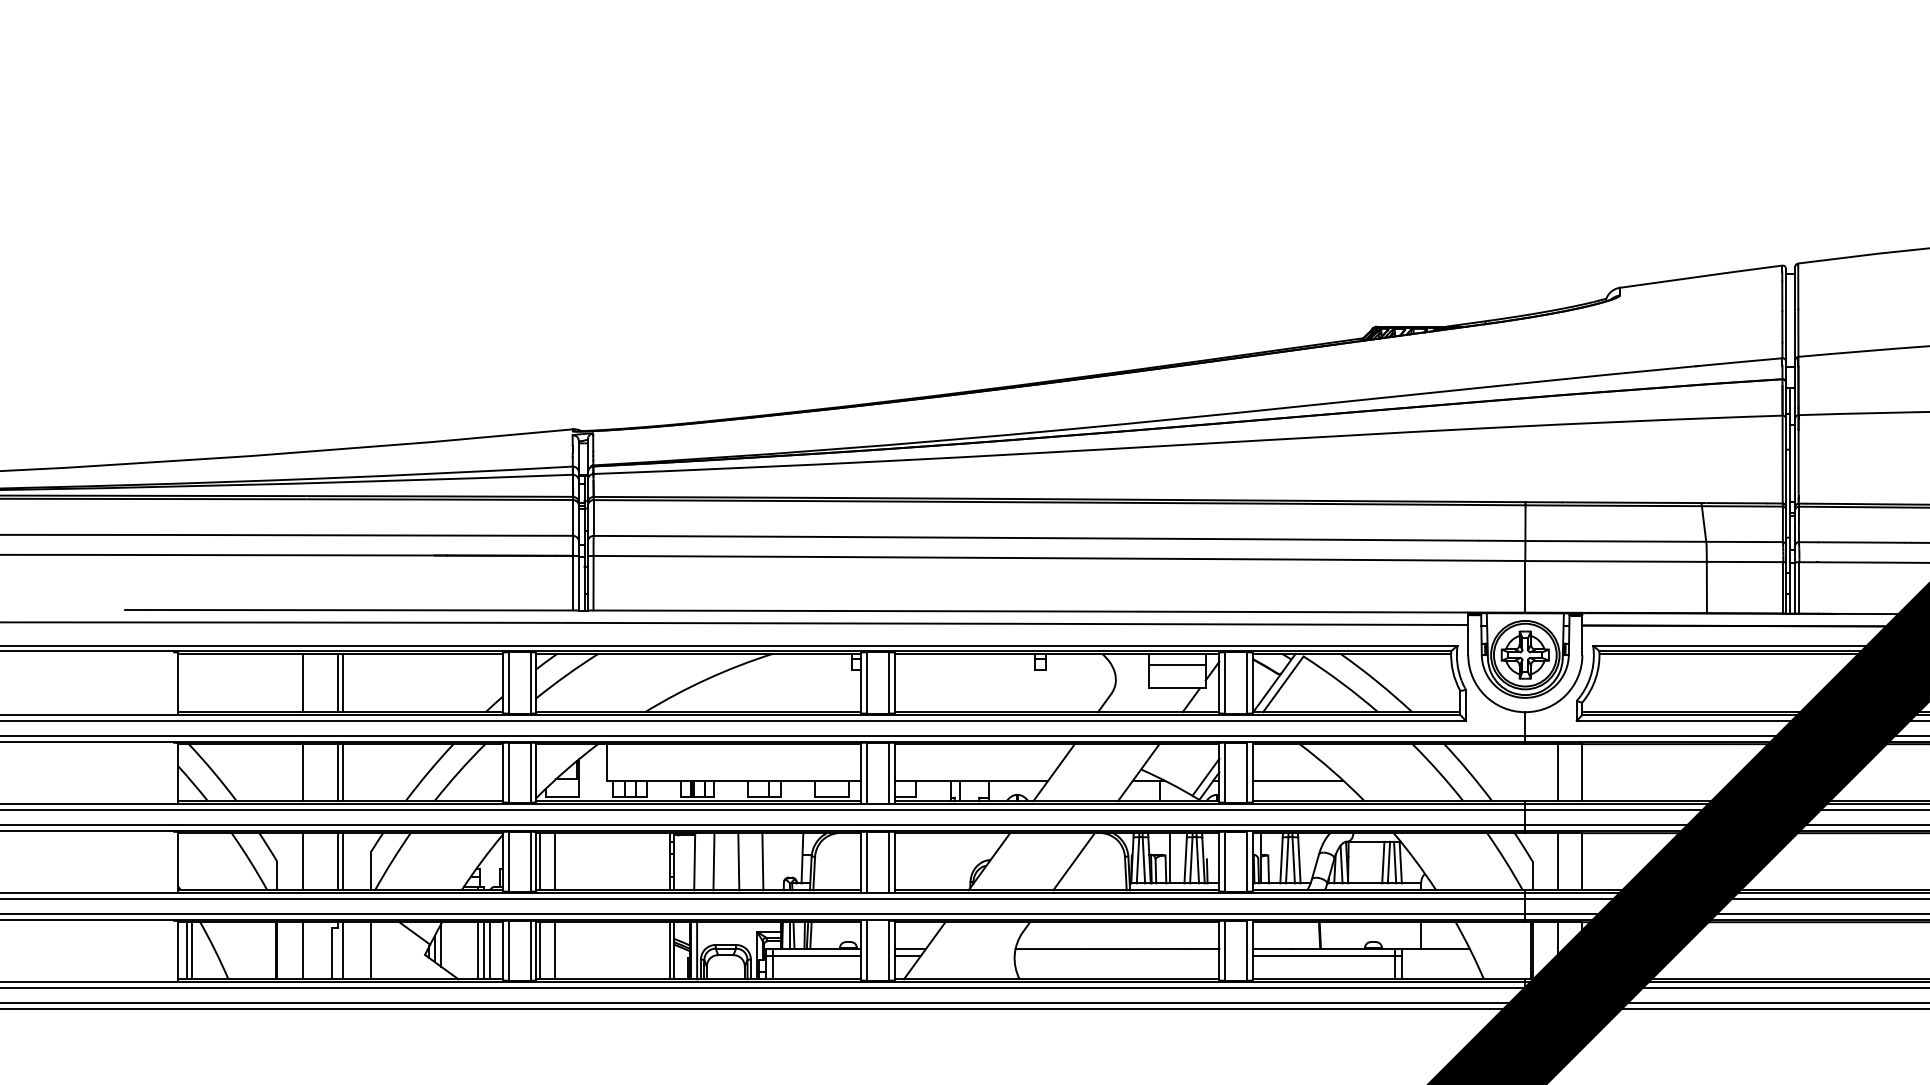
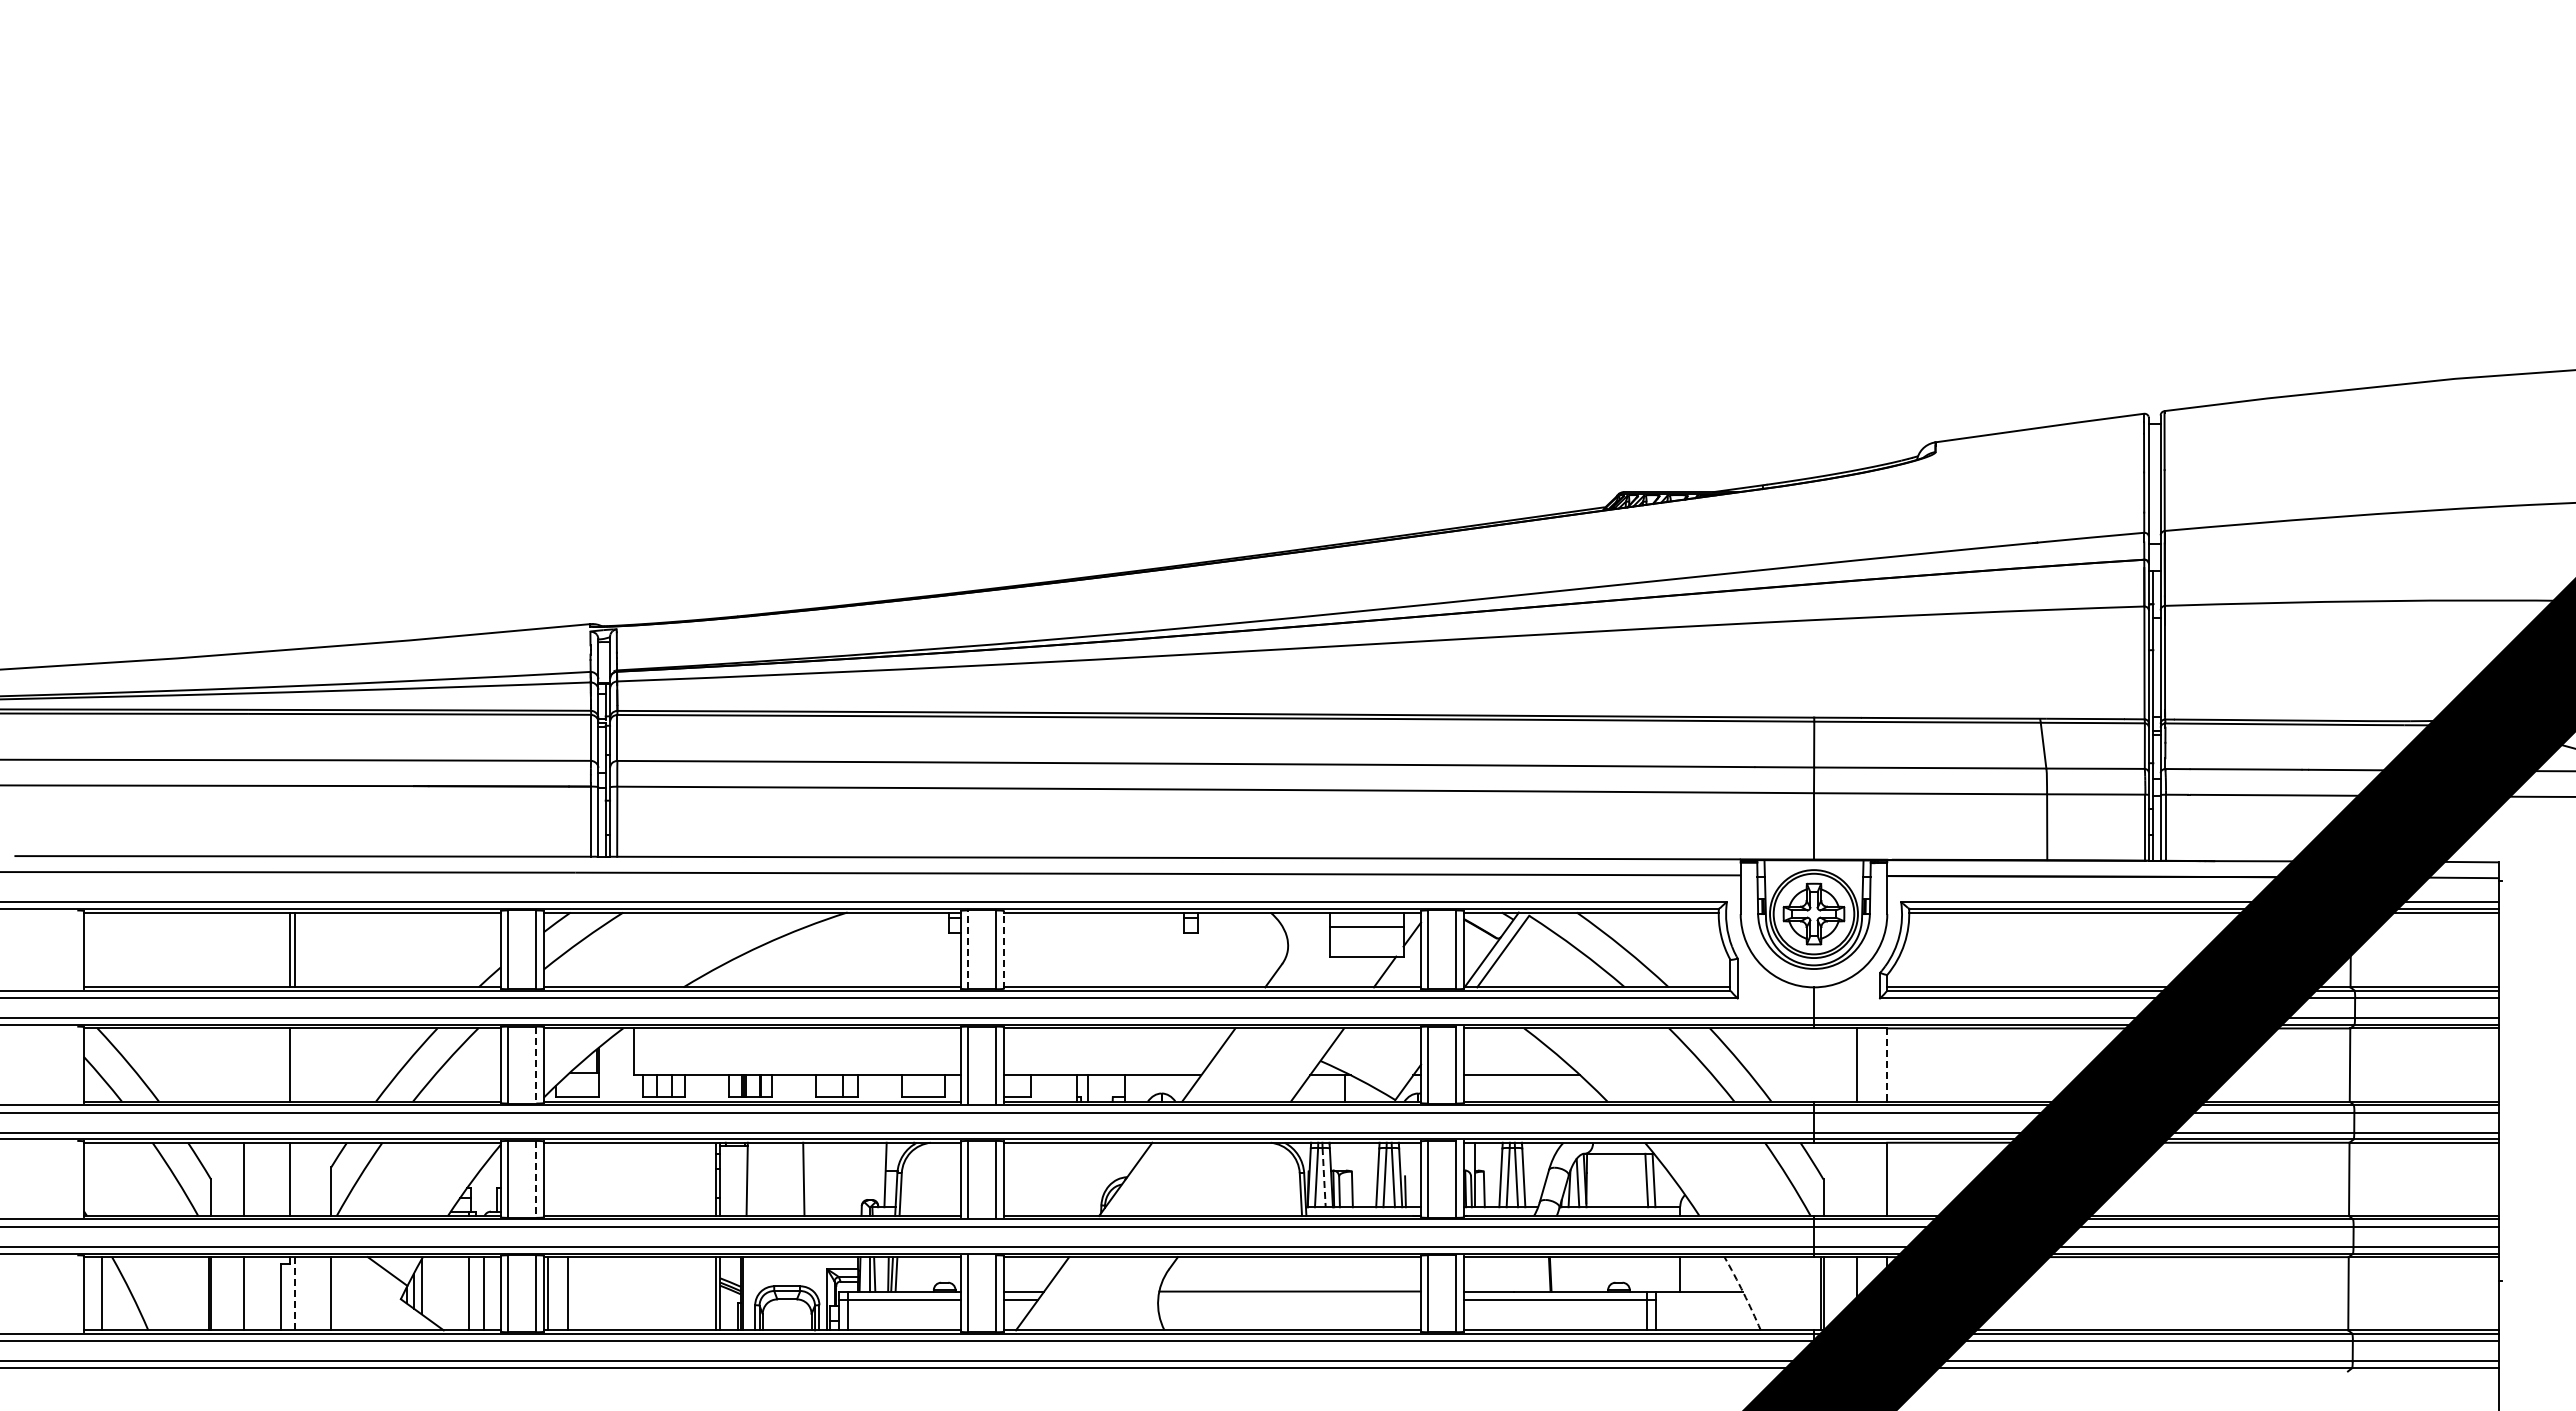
line: (303, 682) -> (244, 949), removed
line: (867, 682) -> (968, 949), solid -> dashed
line: (894, 682) -> (1003, 949), solid -> dashed
line: (303, 772) -> (244, 1064), removed
line: (343, 772) -> (295, 1064), removed
line: (530, 773) -> (536, 1065), solid -> dashed
line: (1582, 773) -> (1887, 1065), solid -> dashed
line: (1205, 776) -> (1403, 1070), removed
line: (1169, 857) -> (1357, 1174), removed
line: (1144, 860) -> (1324, 1177), solid -> dashed
line: (343, 861) -> (295, 1179), removed
line: (530, 861) -> (536, 1179), solid -> dashed
line: (540, 861) -> (548, 1179), removed
line: (555, 861) -> (568, 1179), removed
line: (713, 861) -> (771, 1179), removed
line: (762, 861) -> (834, 1179), removed
line: (1074, 861) -> (1234, 1179), removed
line: (1558, 861) -> (1856, 1179), removed
line: (1383, 862) -> (1631, 1180), removed
line: (1388, 862) -> (1638, 1180), removed
line: (187, 950) -> (95, 1293), removed
line: (343, 950) -> (295, 1293), solid -> dashed
line: (483, 950) -> (475, 1293), removed
line: (697, 950) -> (750, 1293), removed
arc: (1470, 950) -> (1743, 1293), solid -> dashed

